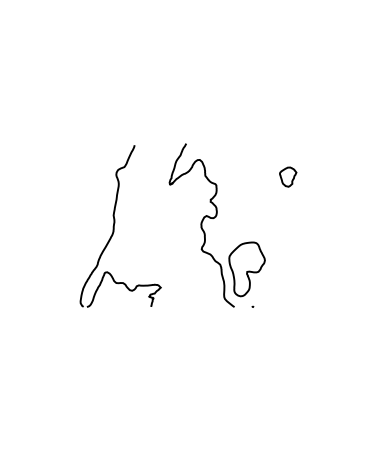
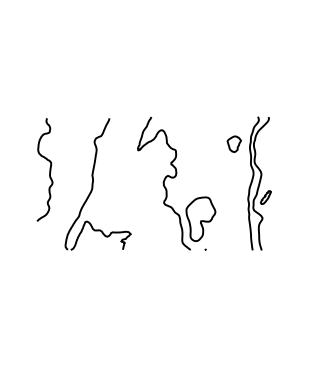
curve: (60, 210) -> (49, 171), added
part: (319, 225) -> (259, 183), added

